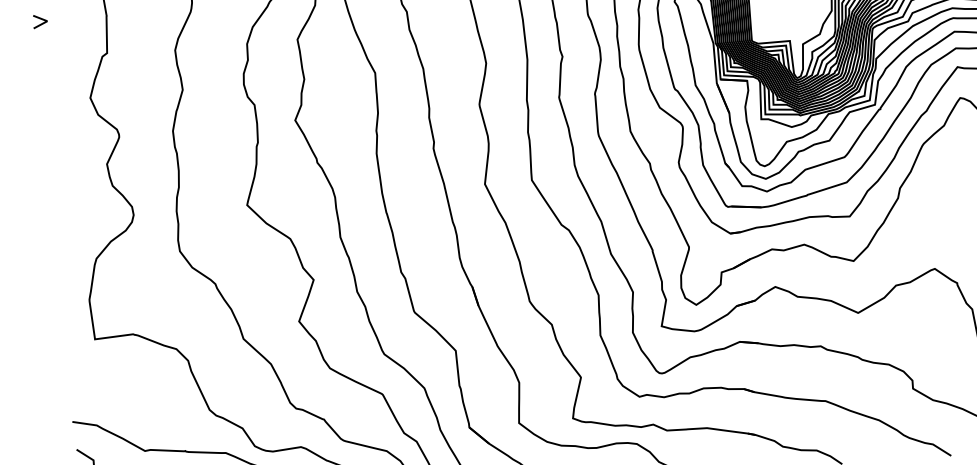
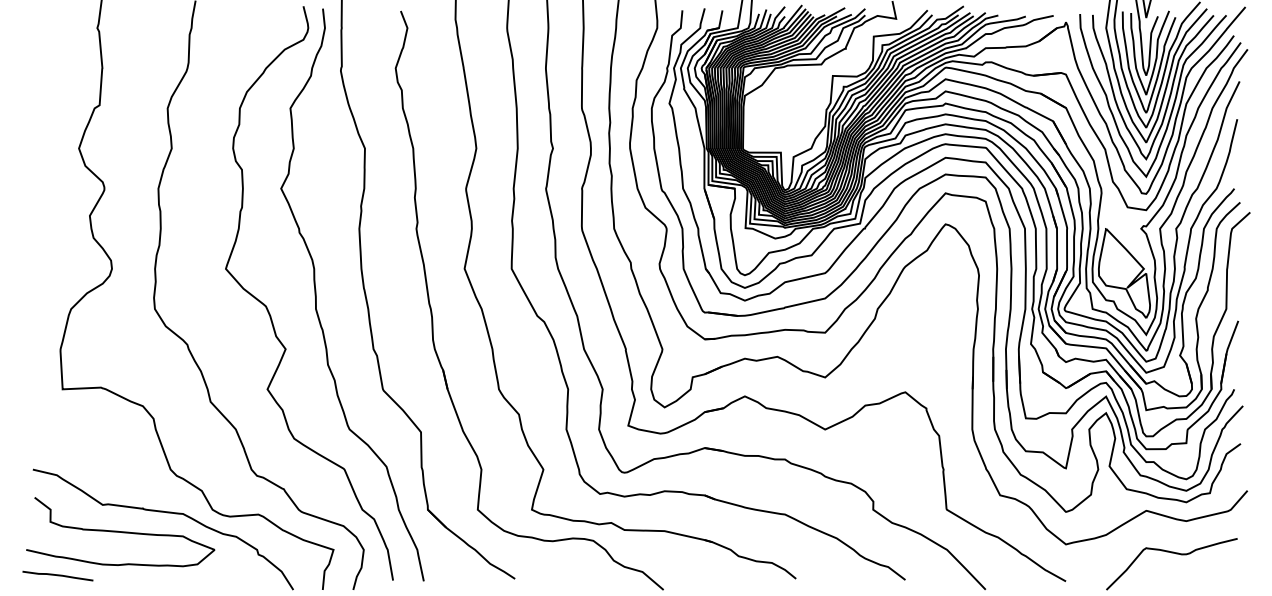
line: (40, 20) -> (36, 66), removed

